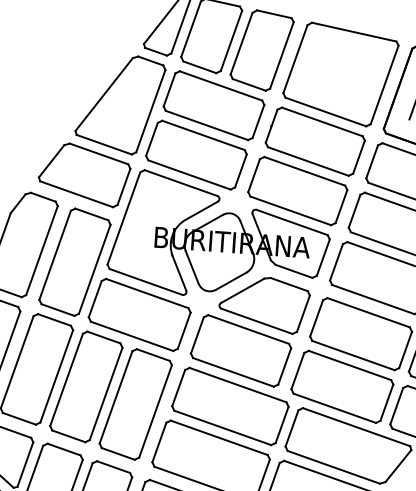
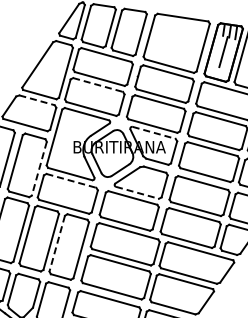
line: (204, 136) -> (98, 85), solid -> dashed
line: (99, 154) -> (37, 100), solid -> dashed
line: (292, 223) -> (154, 133), solid -> dashed
line: (95, 268) -> (39, 168), solid -> dashed
line: (147, 292) -> (71, 180), solid -> dashed
line: (258, 320) -> (138, 192), solid -> dashed
line: (116, 398) -> (57, 244), solid -> dashed

